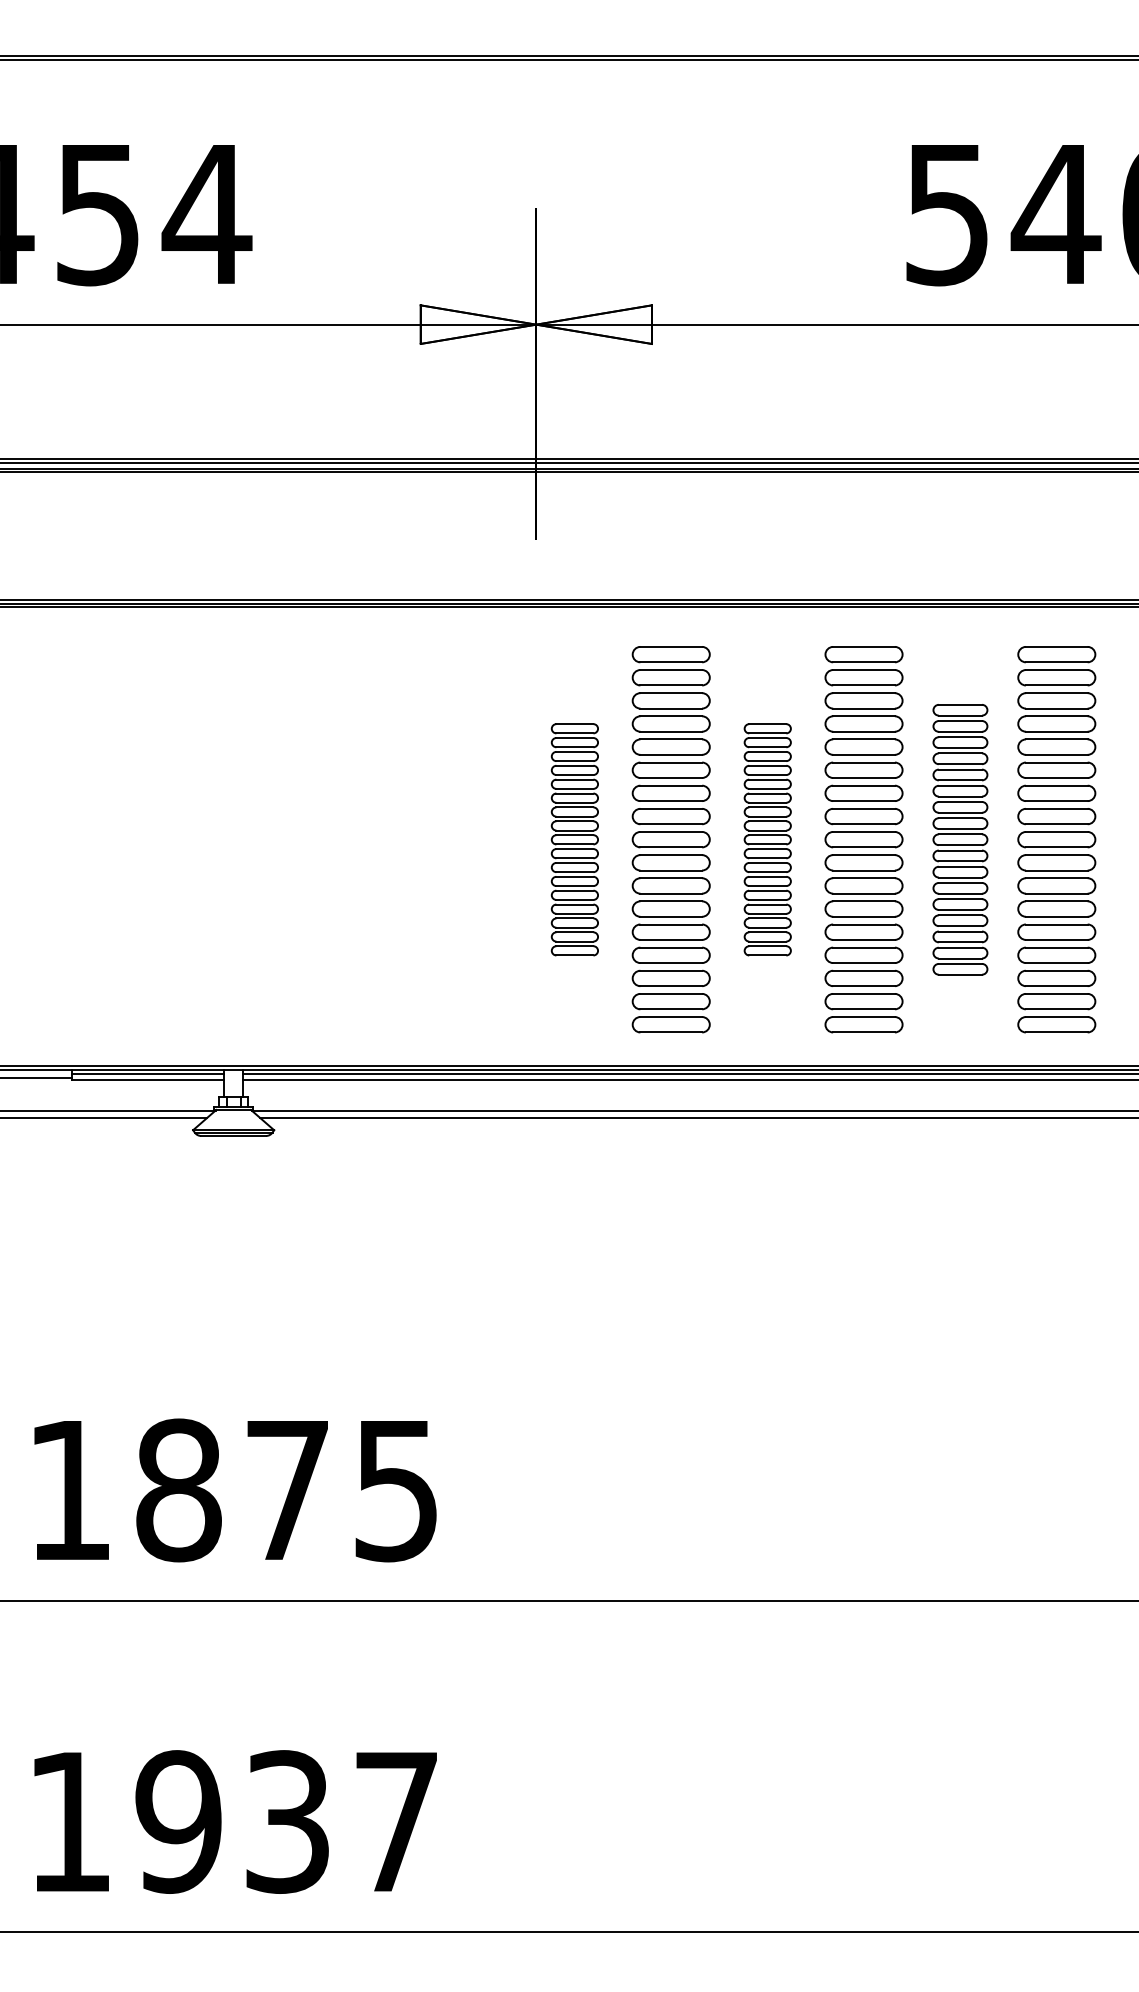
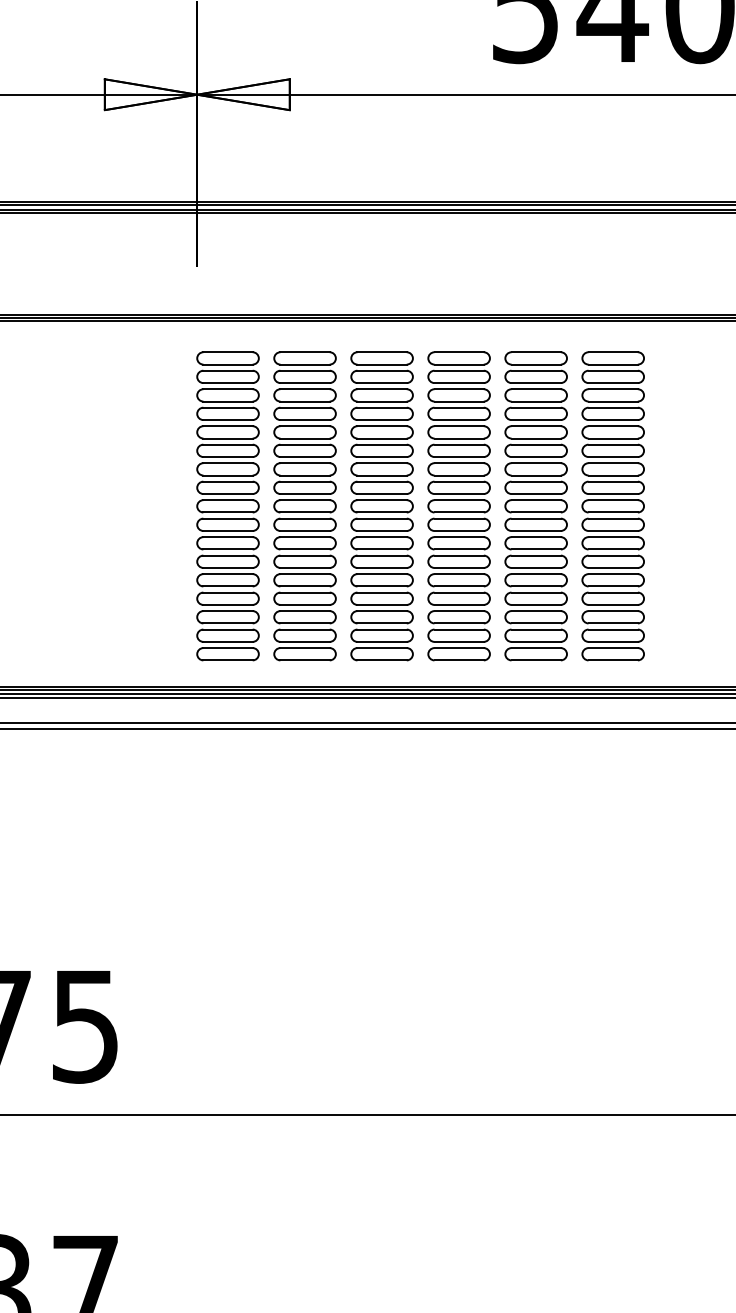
part: (574, 839) -> (227, 506), size x1.67
part: (767, 839) -> (381, 506), size x1.67
part: (960, 839) -> (536, 506), size x1.43

